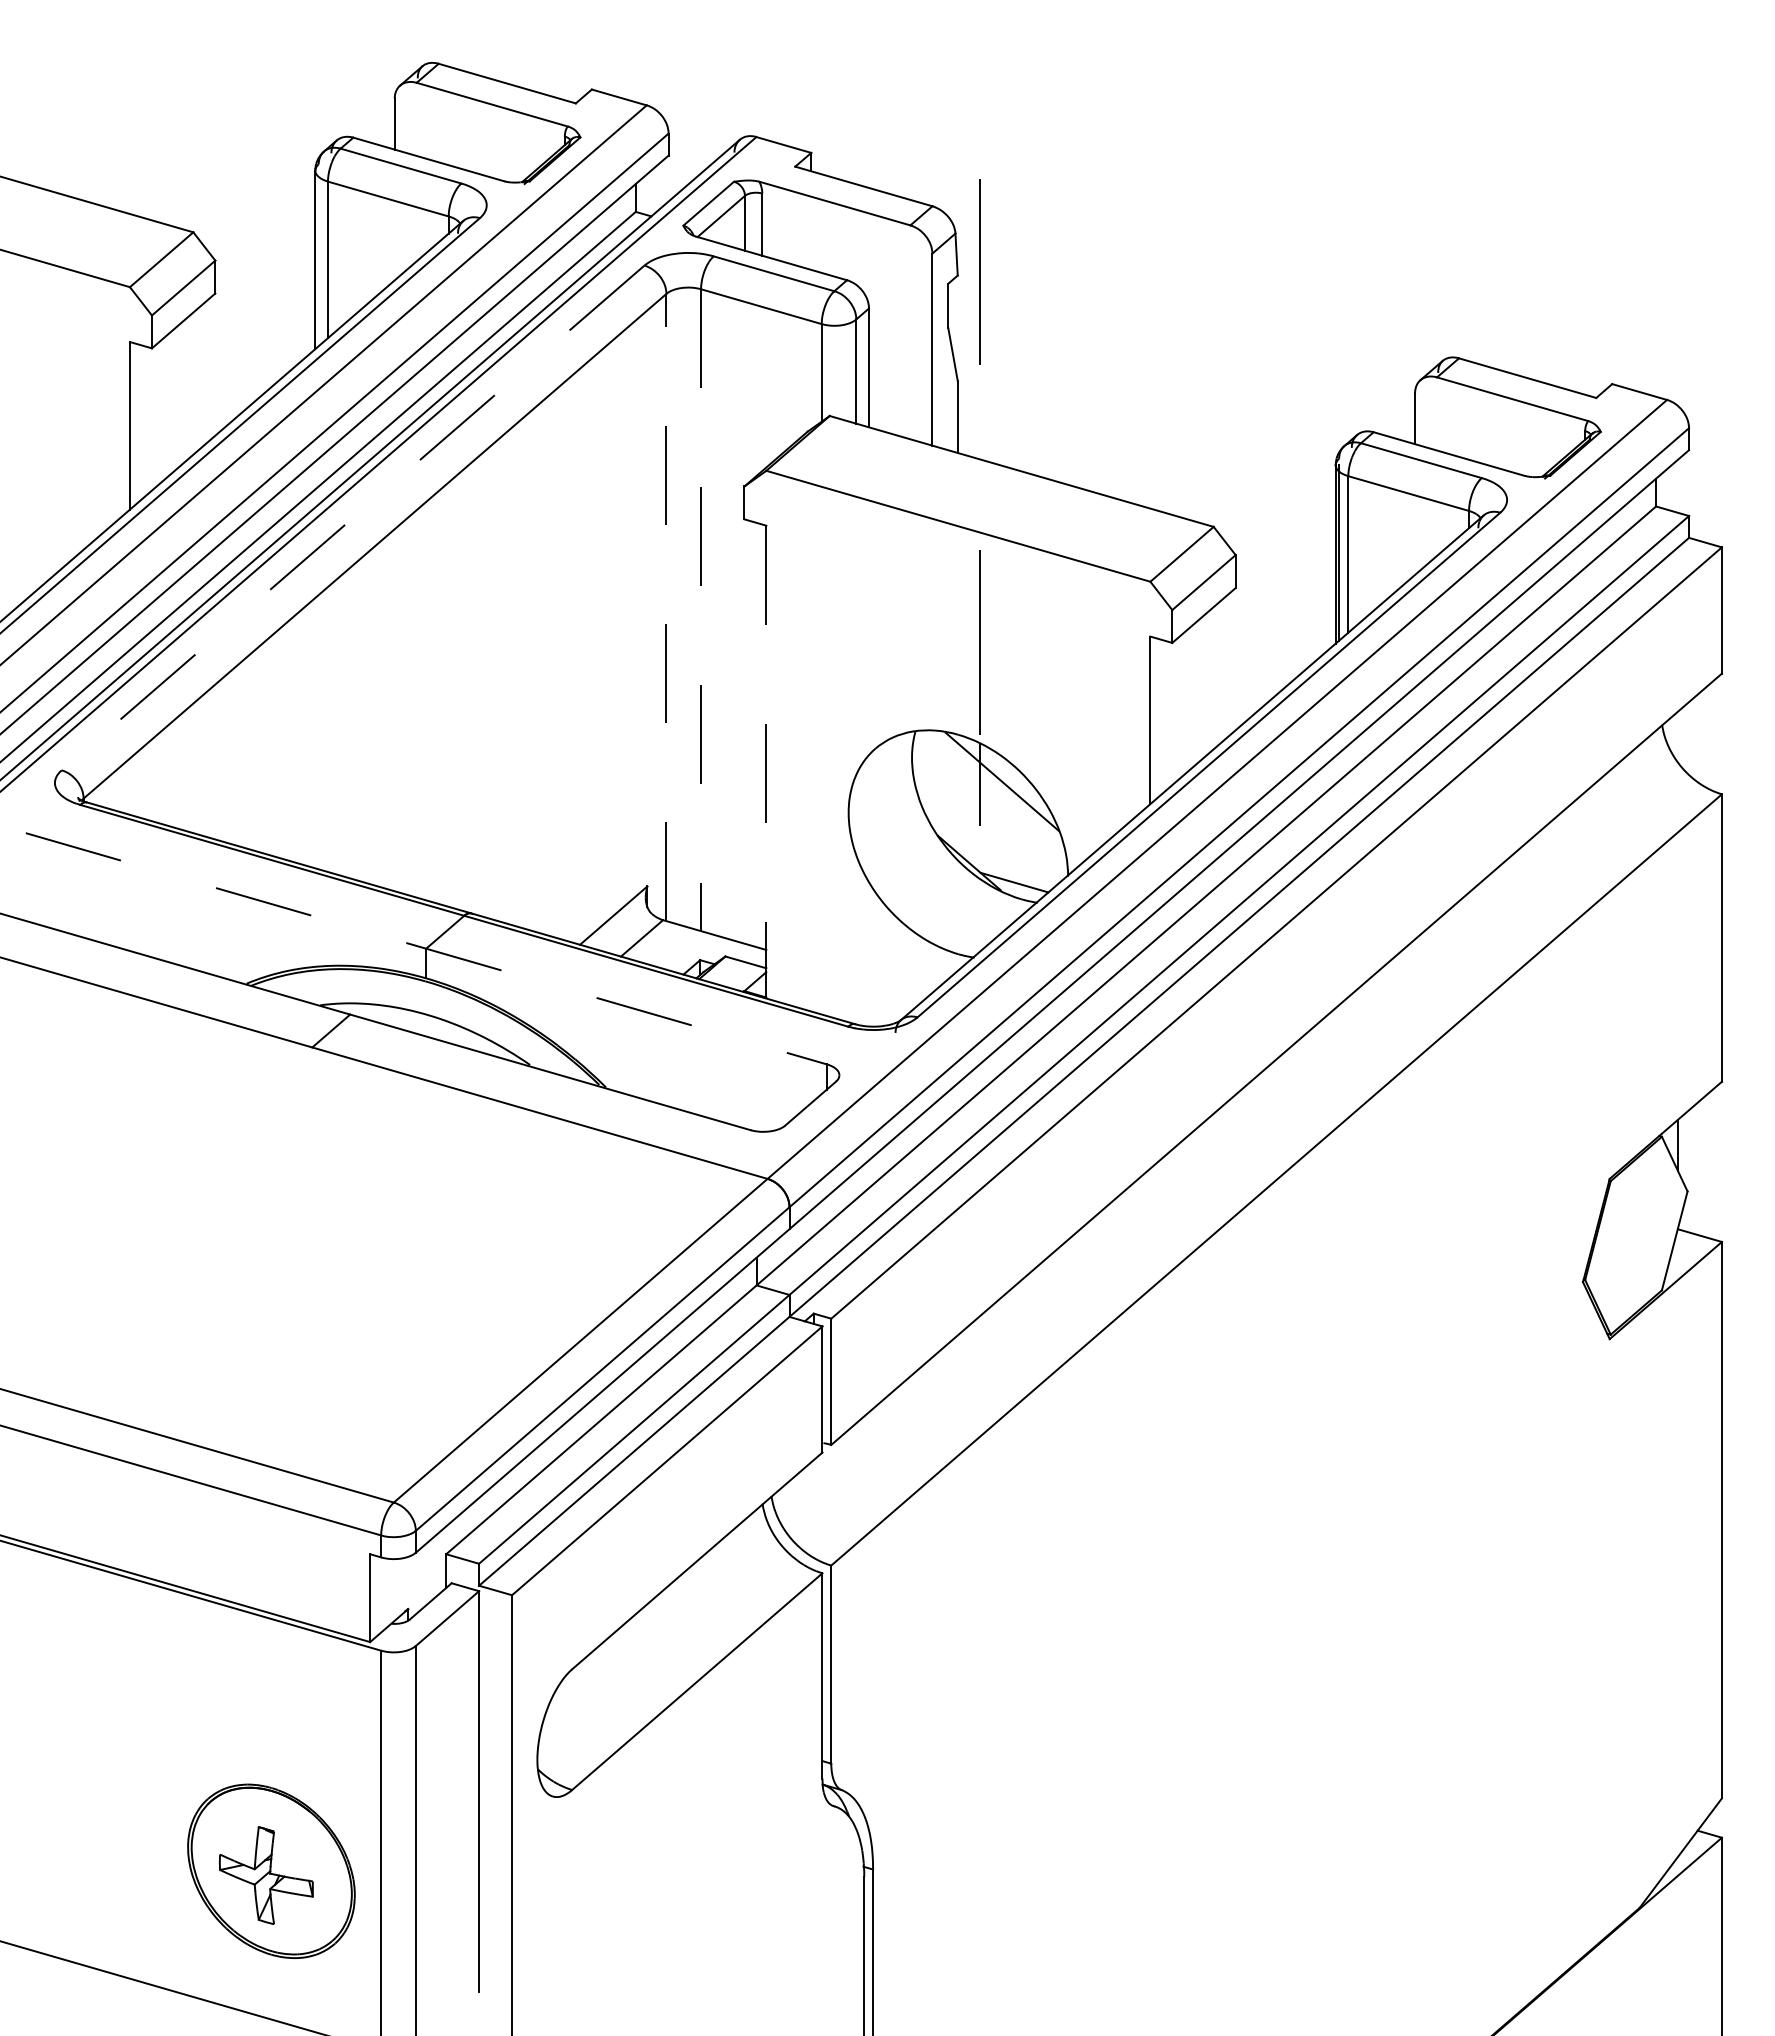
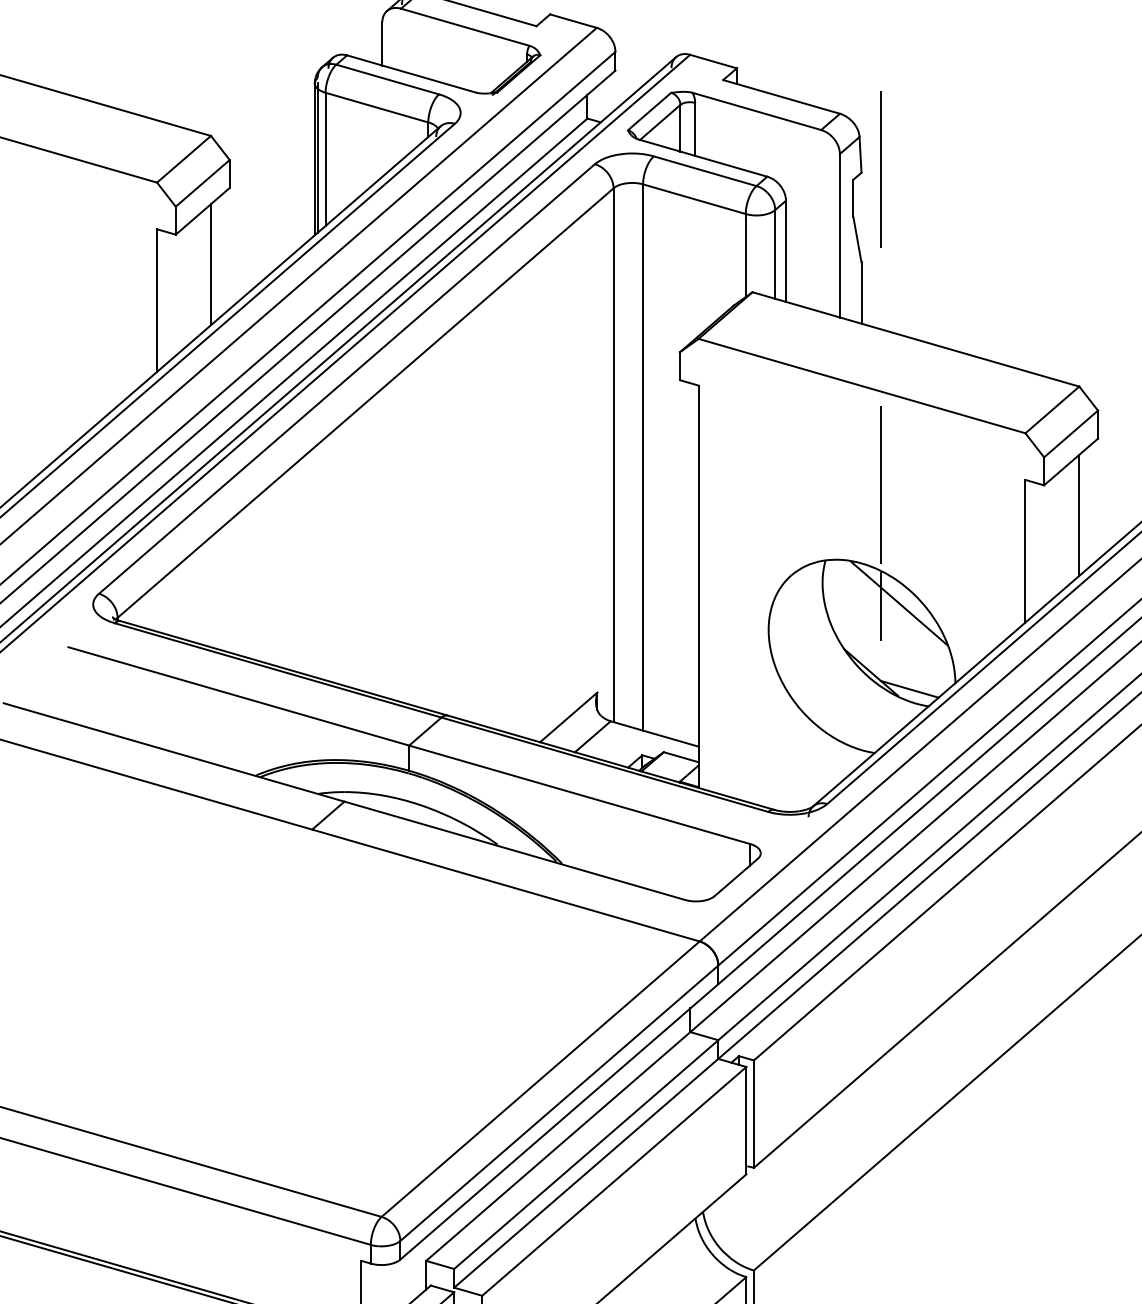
line: (318, 258) -> (317, 158), added
line: (193, 383) -> (211, 264), added
line: (352, 518) -> (346, 379), dashed -> solid
line: (666, 607) -> (613, 455), dashed -> solid
line: (701, 610) -> (643, 457), dashed -> solid
line: (1213, 678) -> (1079, 515), added
line: (766, 761) -> (698, 586), dashed -> solid
line: (426, 948) -> (409, 745), dashed -> solid

